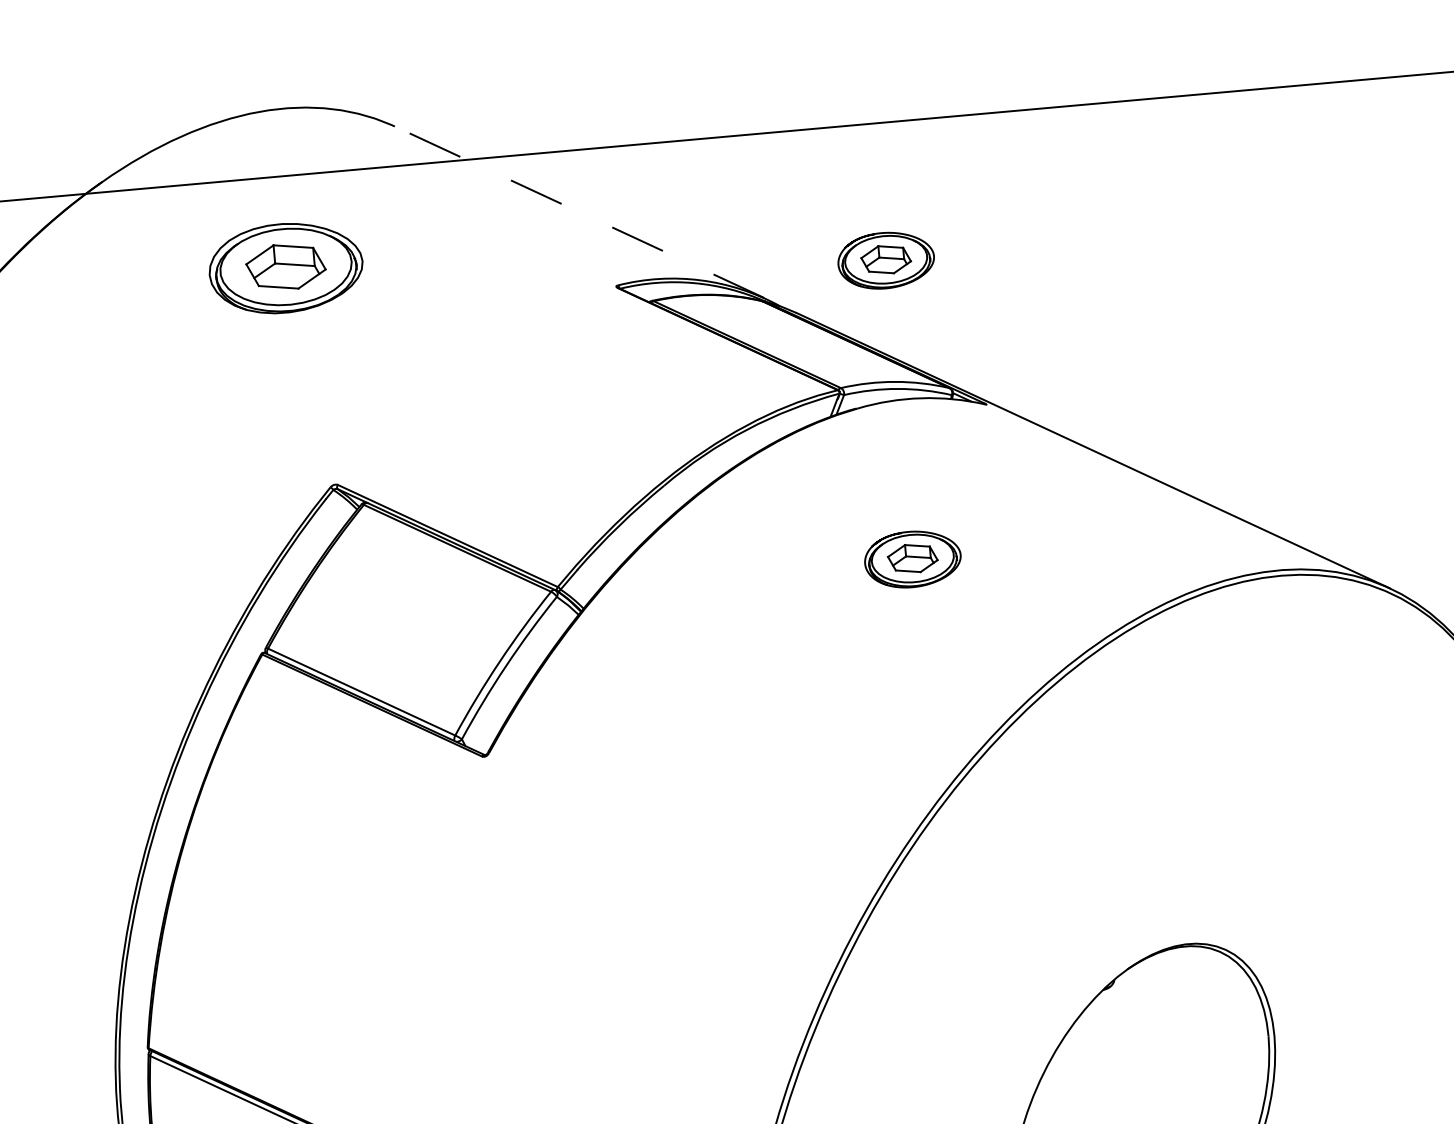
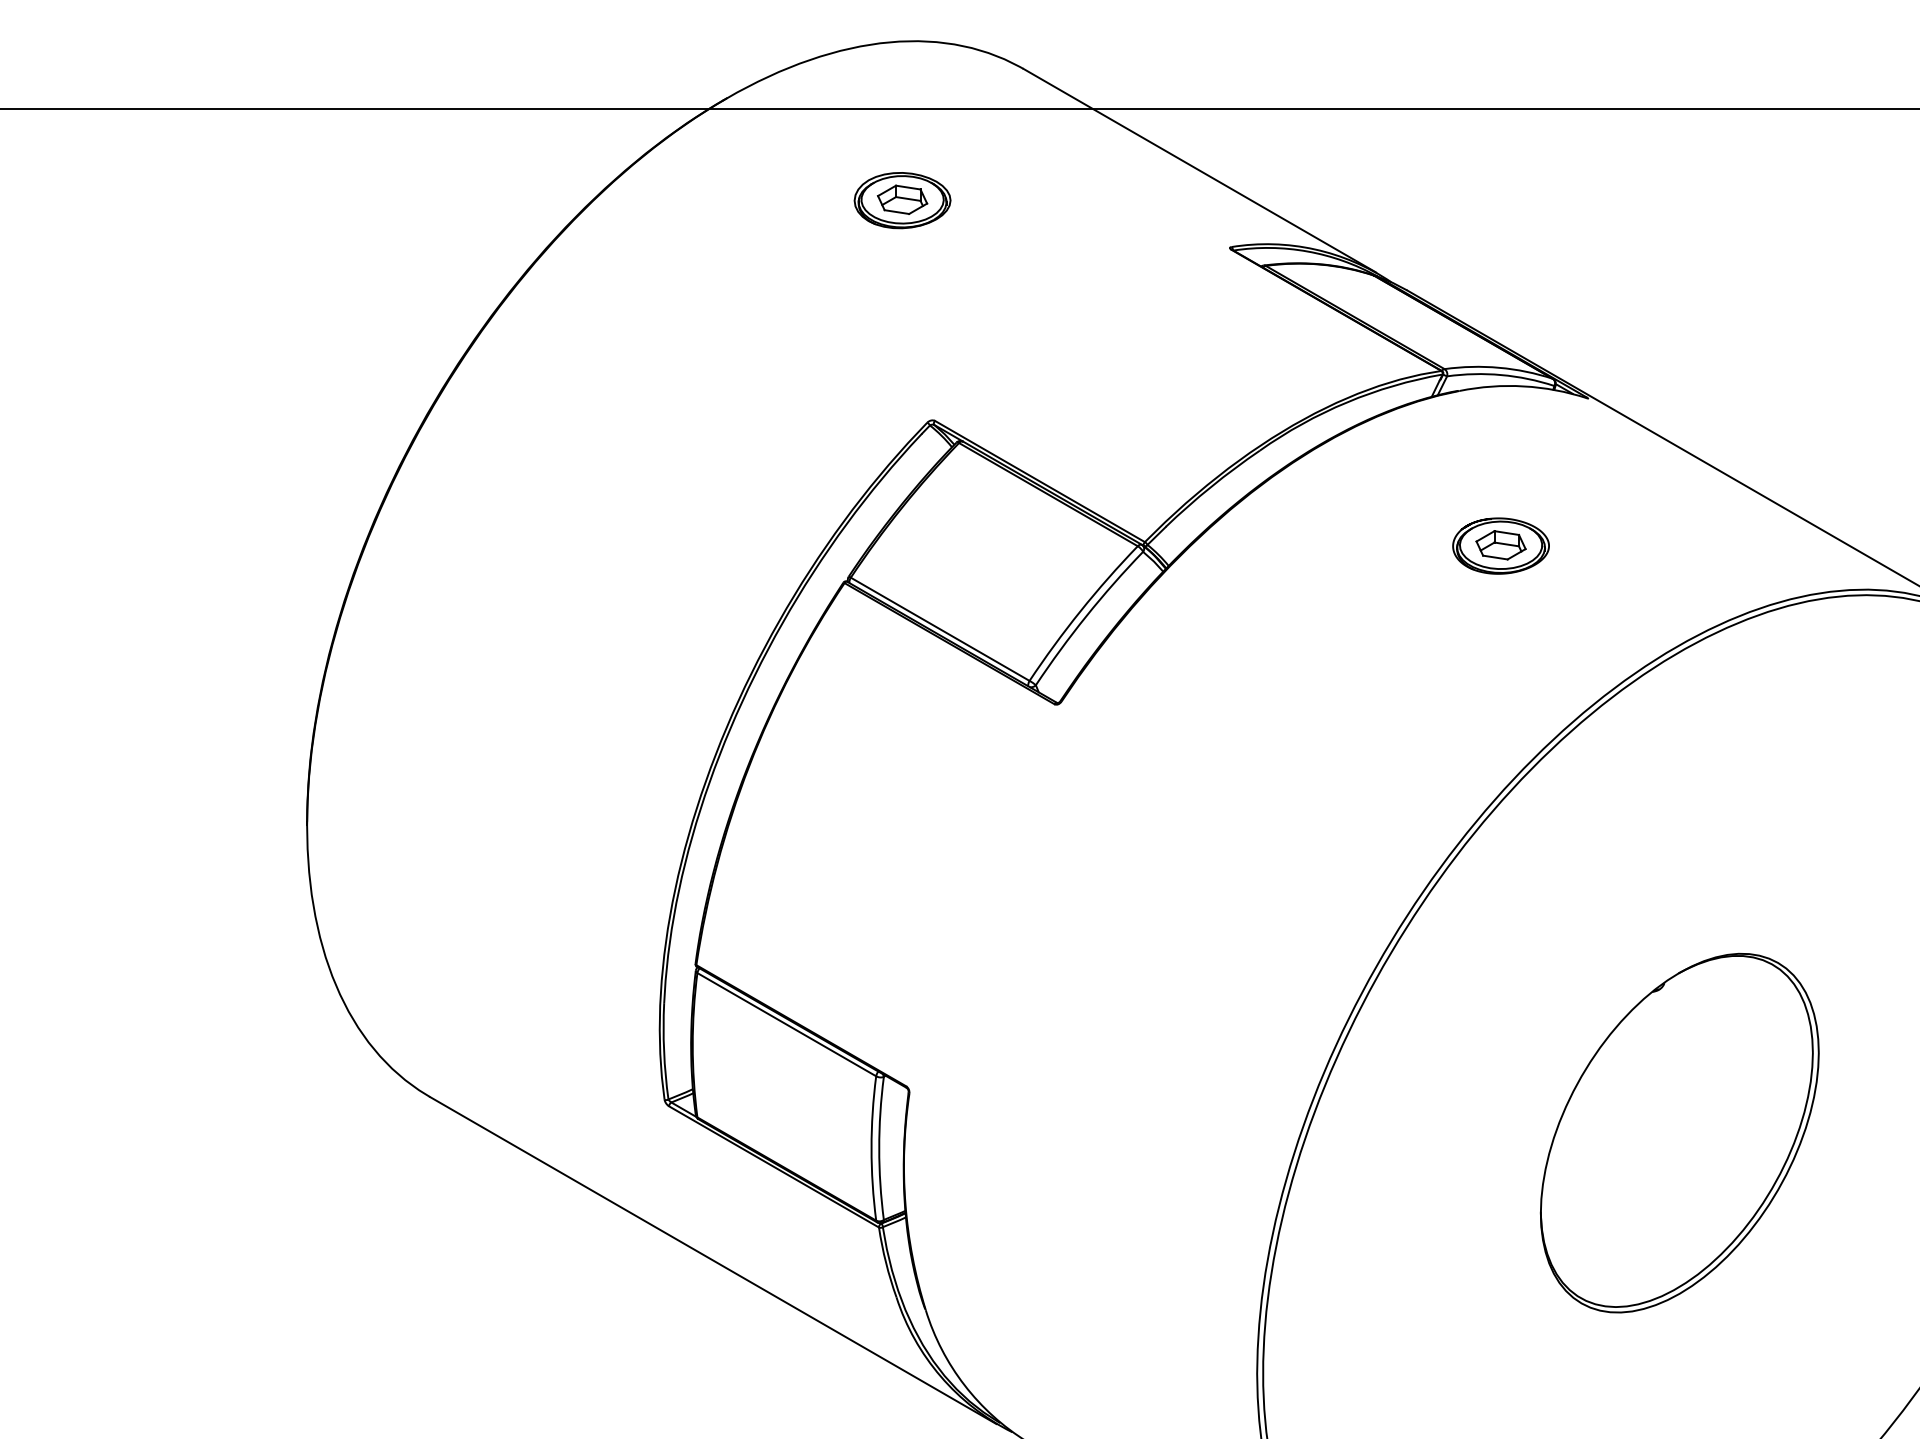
line: (579, 212) -> (1199, 170), dashed -> solid
part: (885, 259) -> (1500, 245), removed
part: (285, 268) -> (902, 200), size x0.62

